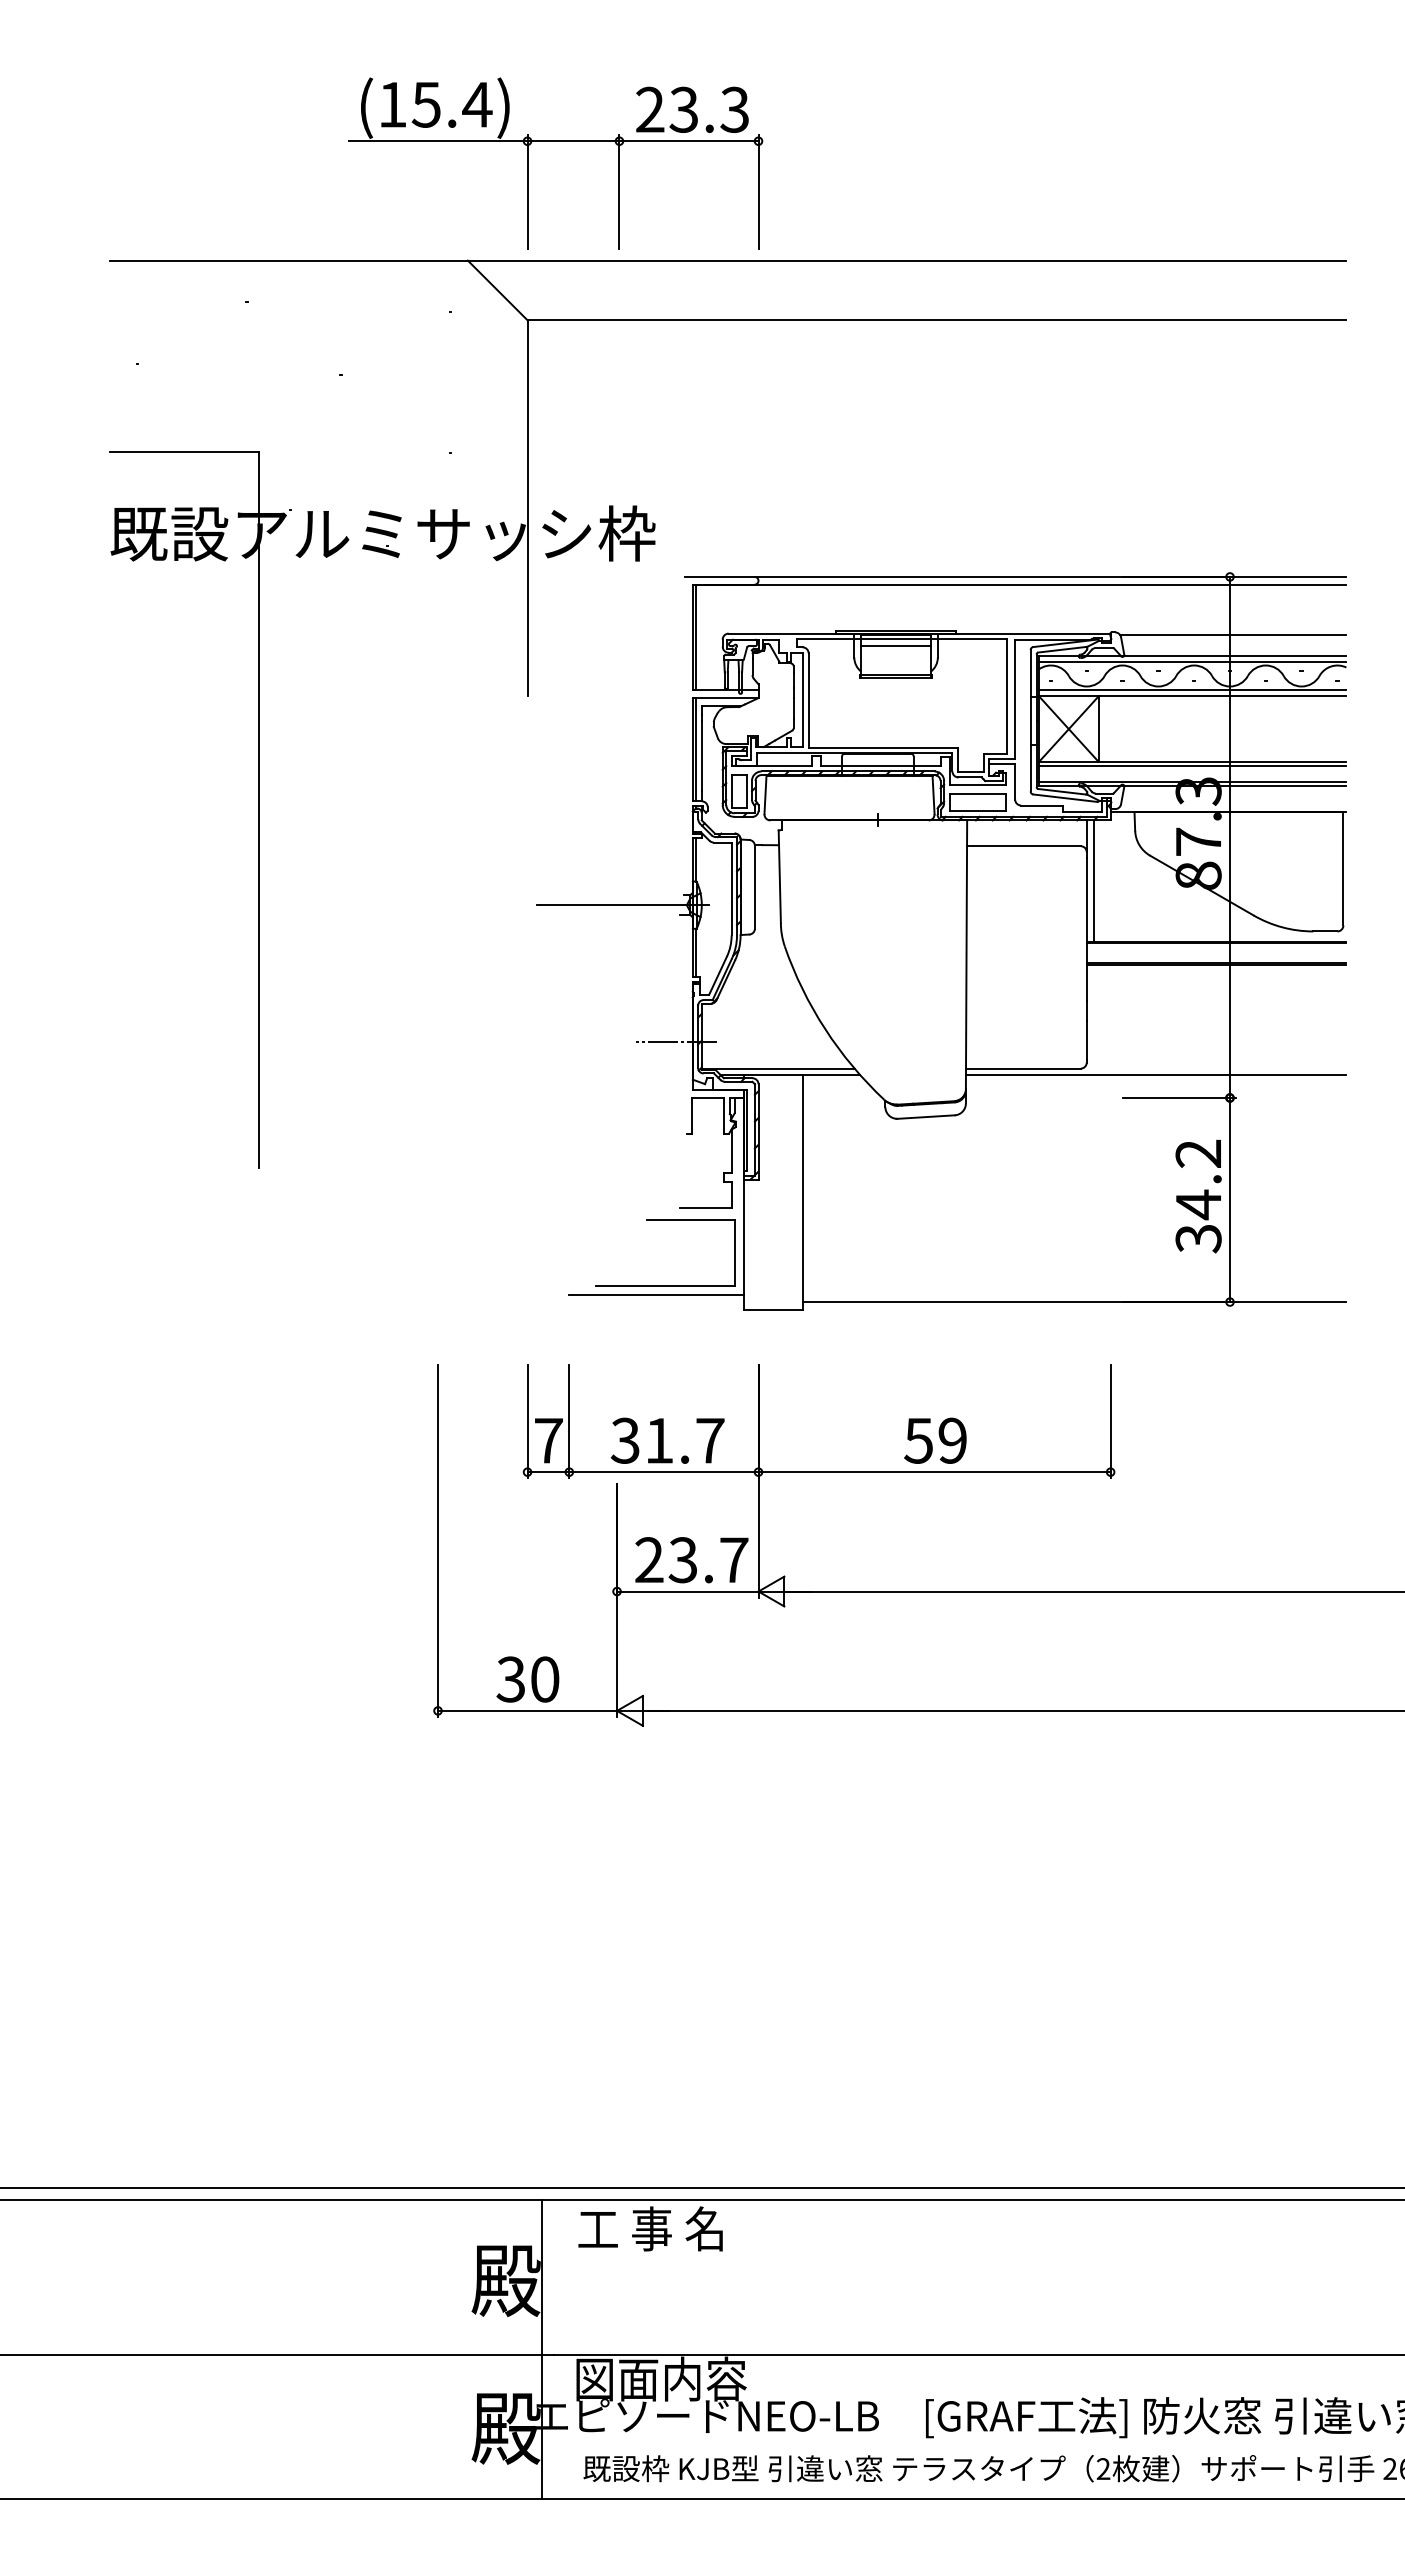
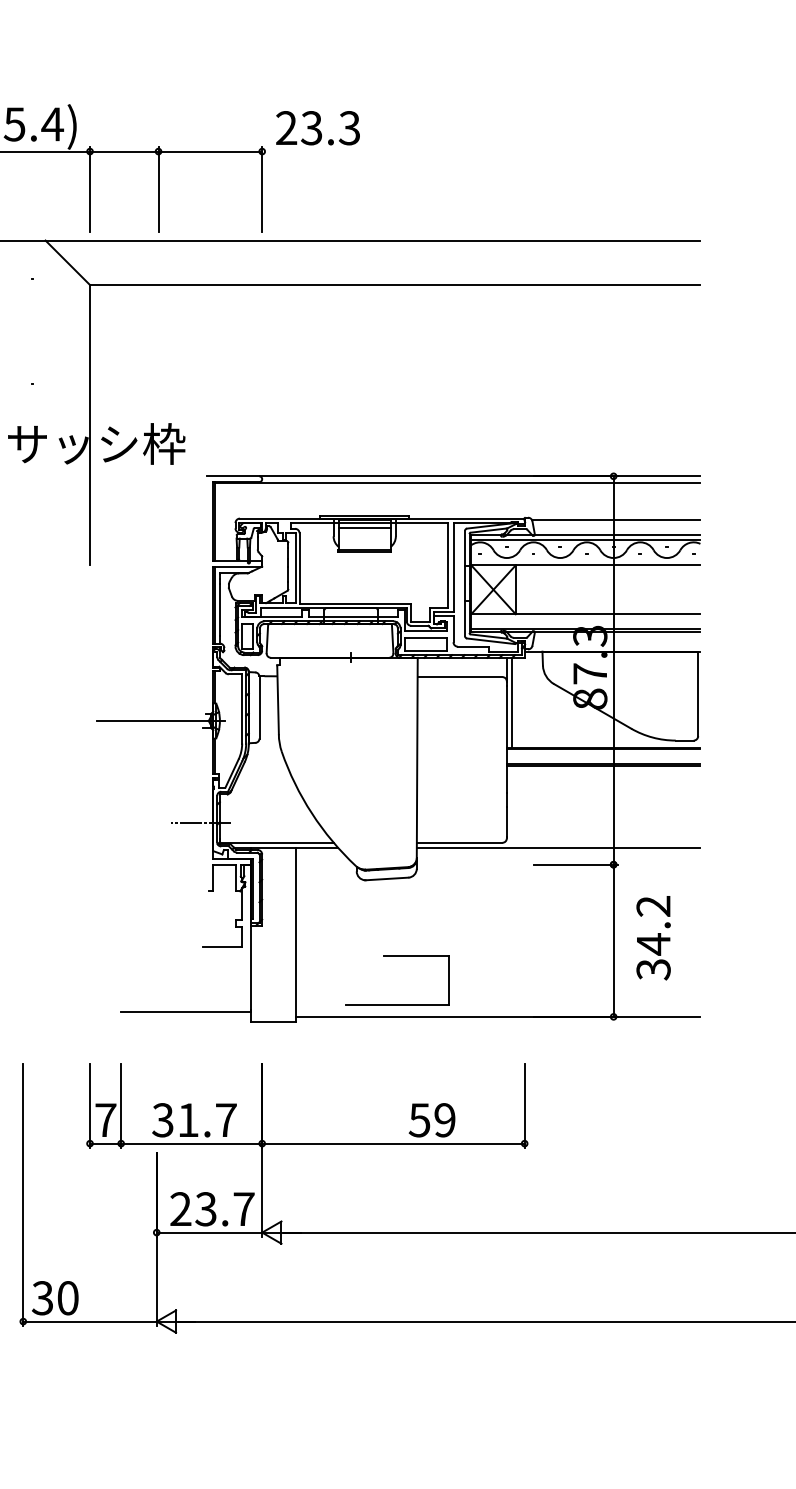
text: (692, 109) -> (318, 127), moved
line: (1192, 690) -> (585, 560), removed
line: (1192, 766) -> (585, 617), removed
text: (1198, 1196) -> (653, 938), moved
part: (665, 1220) -> (397, 956), moved
text: (935, 1440) -> (432, 1120), moved
text: (527, 1679) -> (54, 1298), moved

